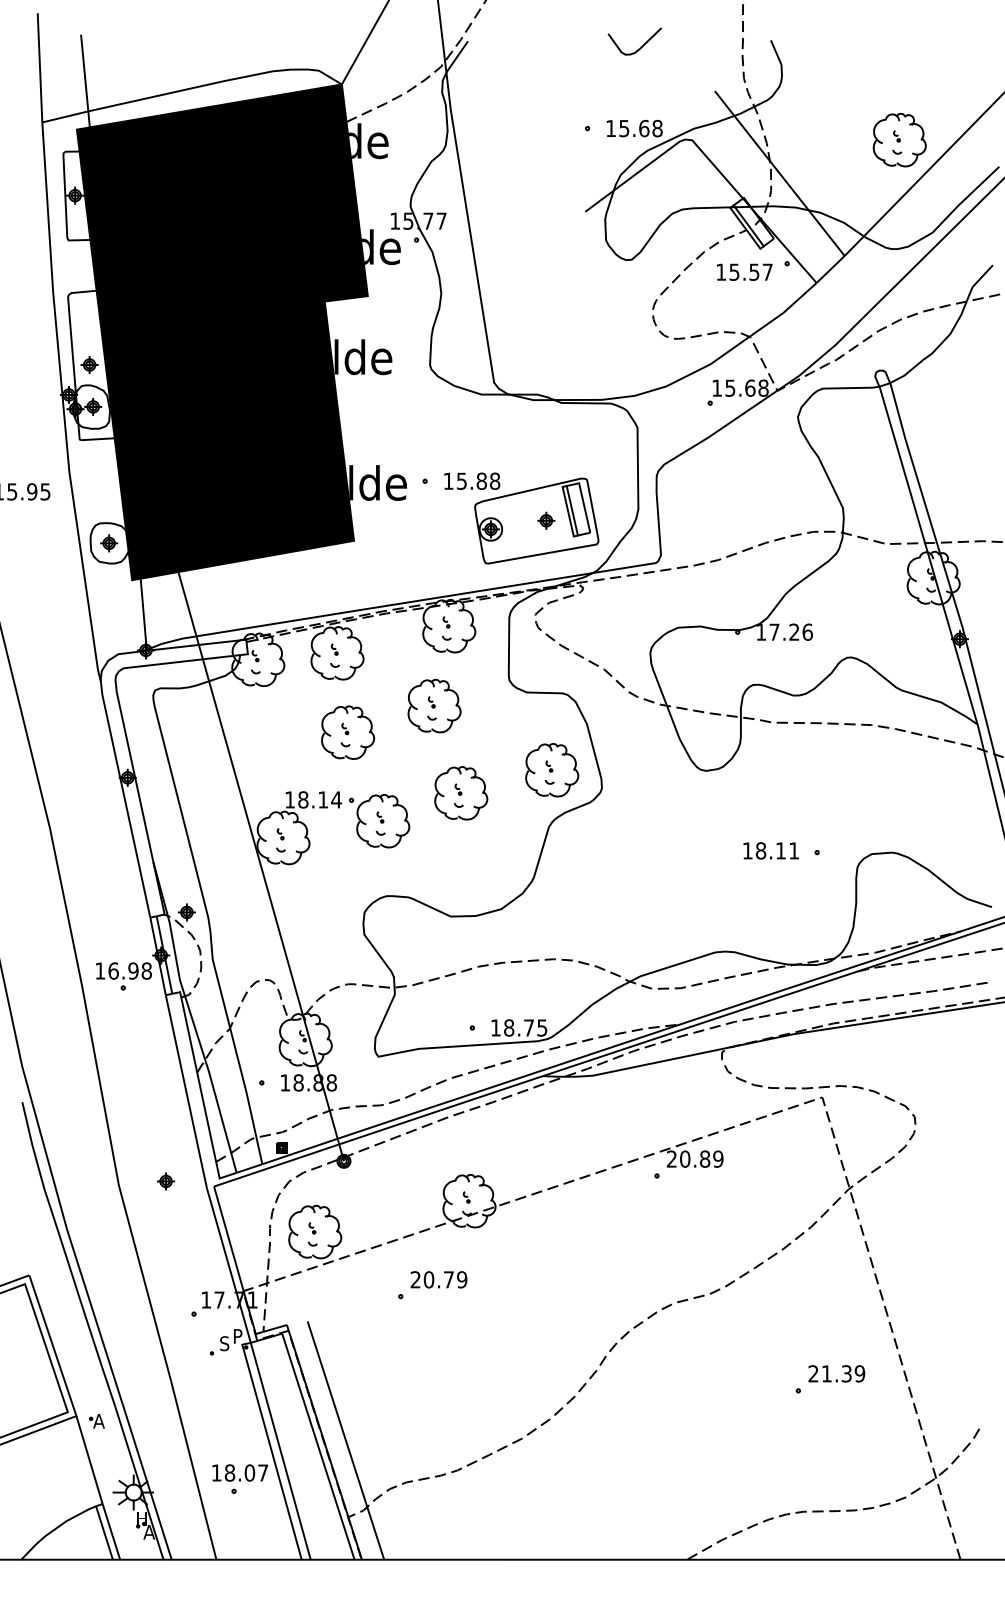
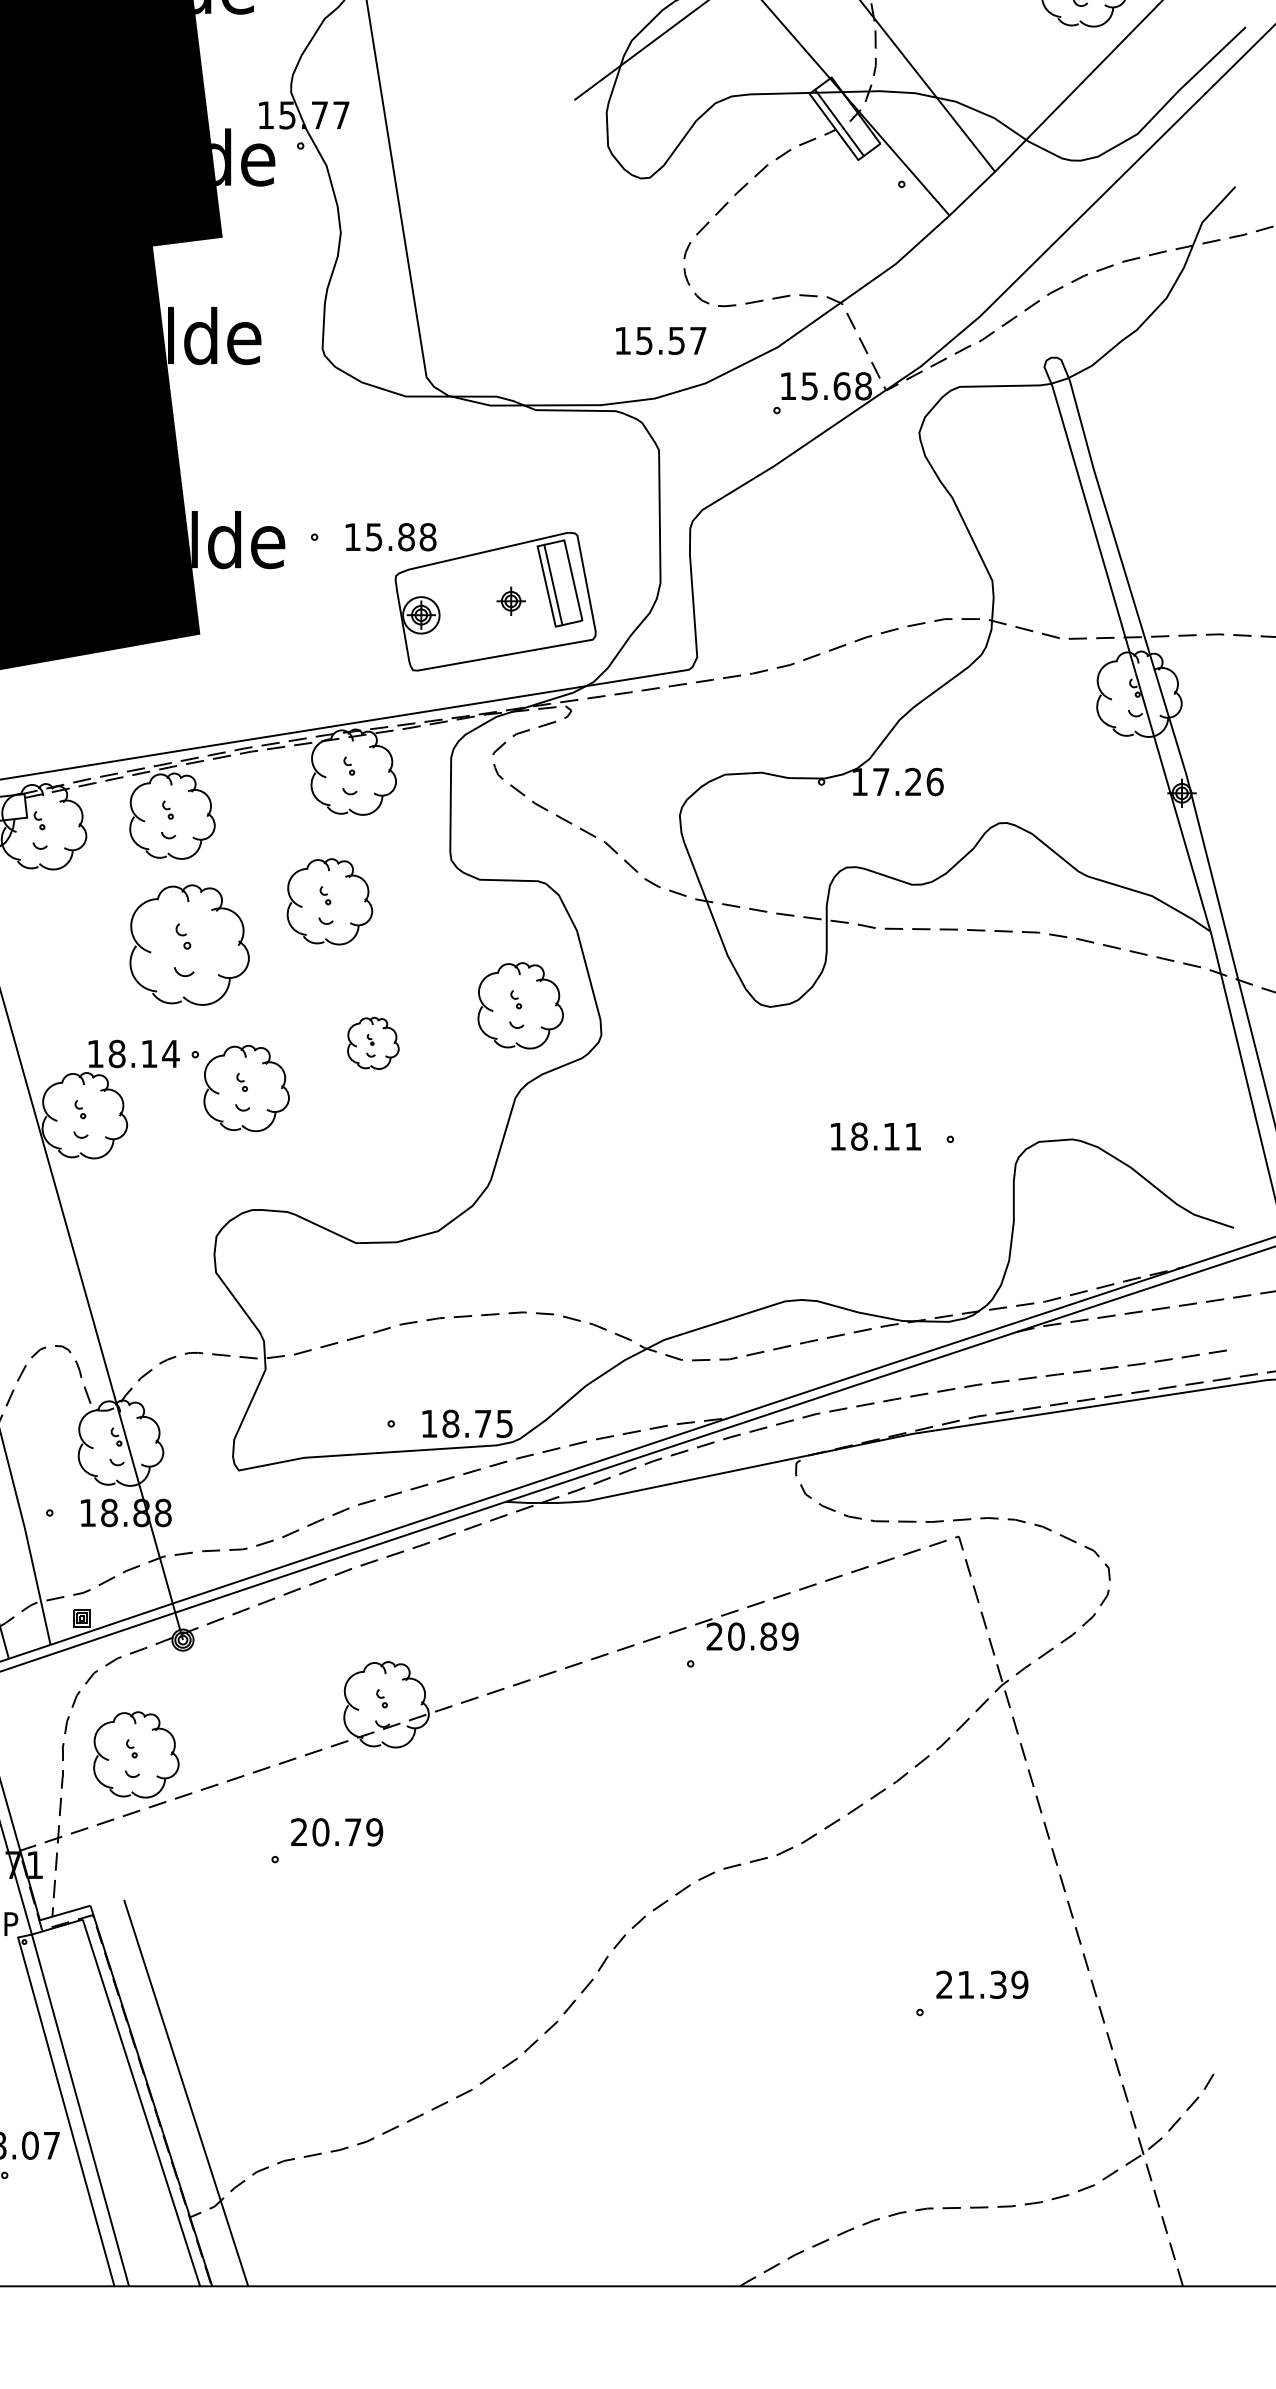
text: (744, 271) -> (660, 339), moved
part: (347, 732) -> (188, 944), size x1.4
part: (461, 793) -> (373, 1043), size x0.6

